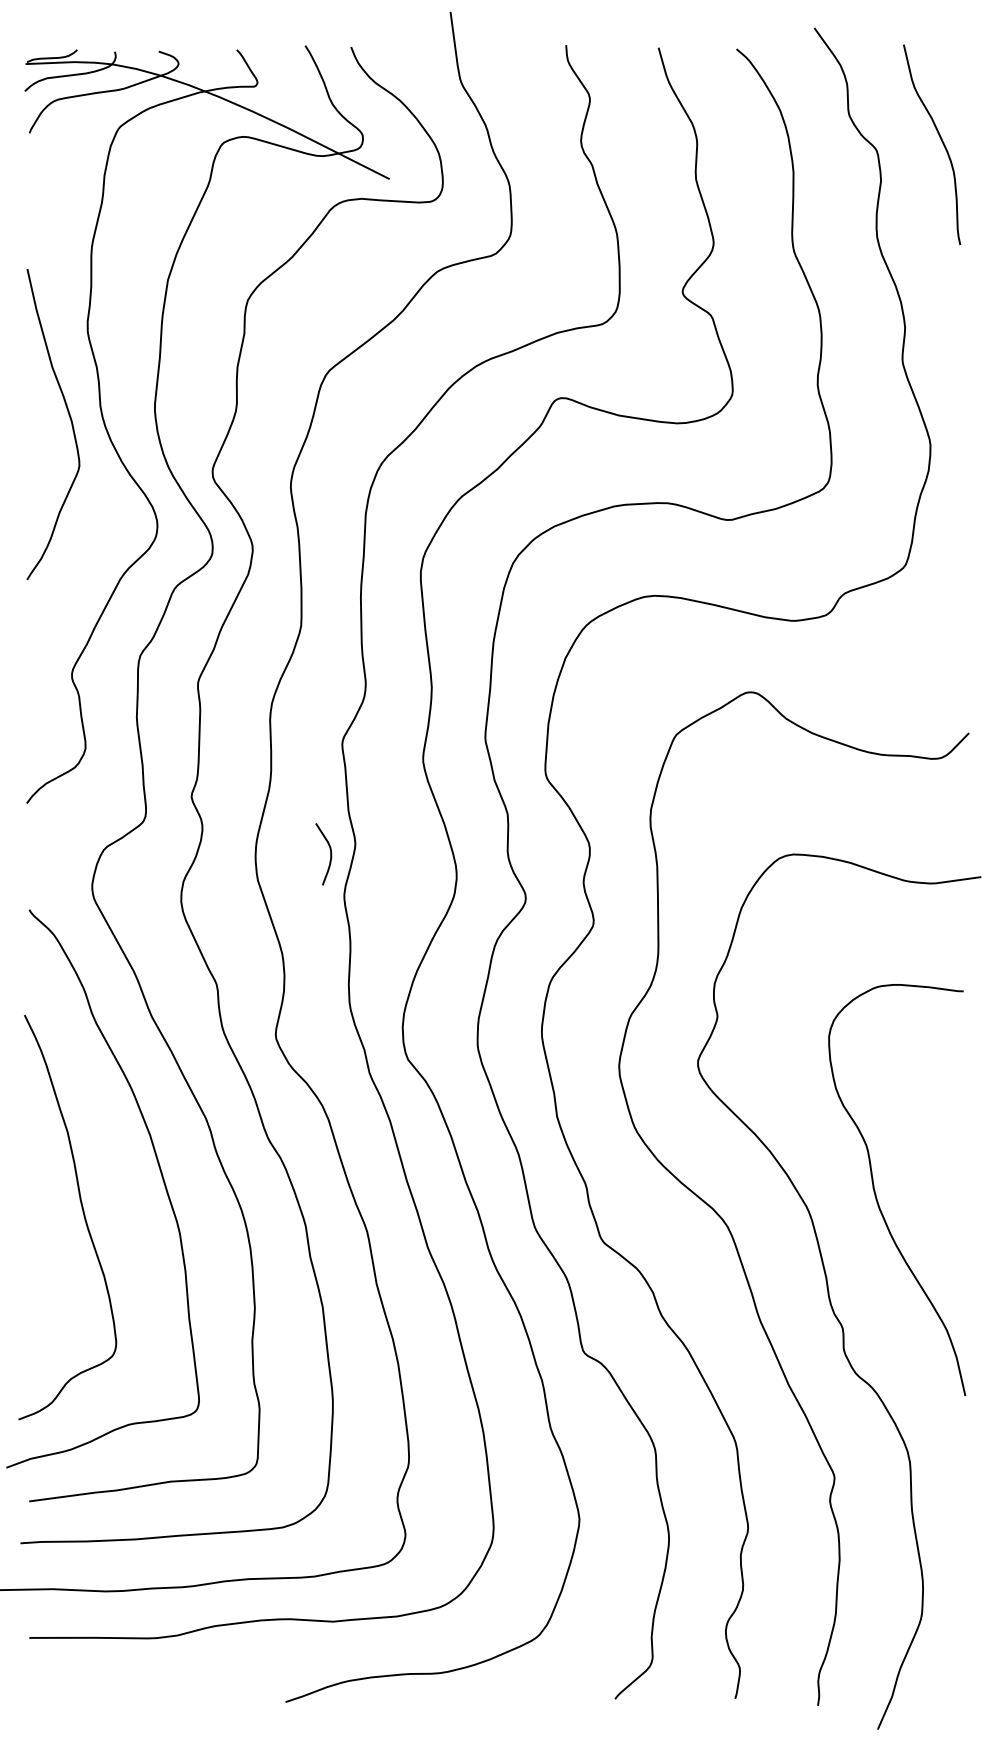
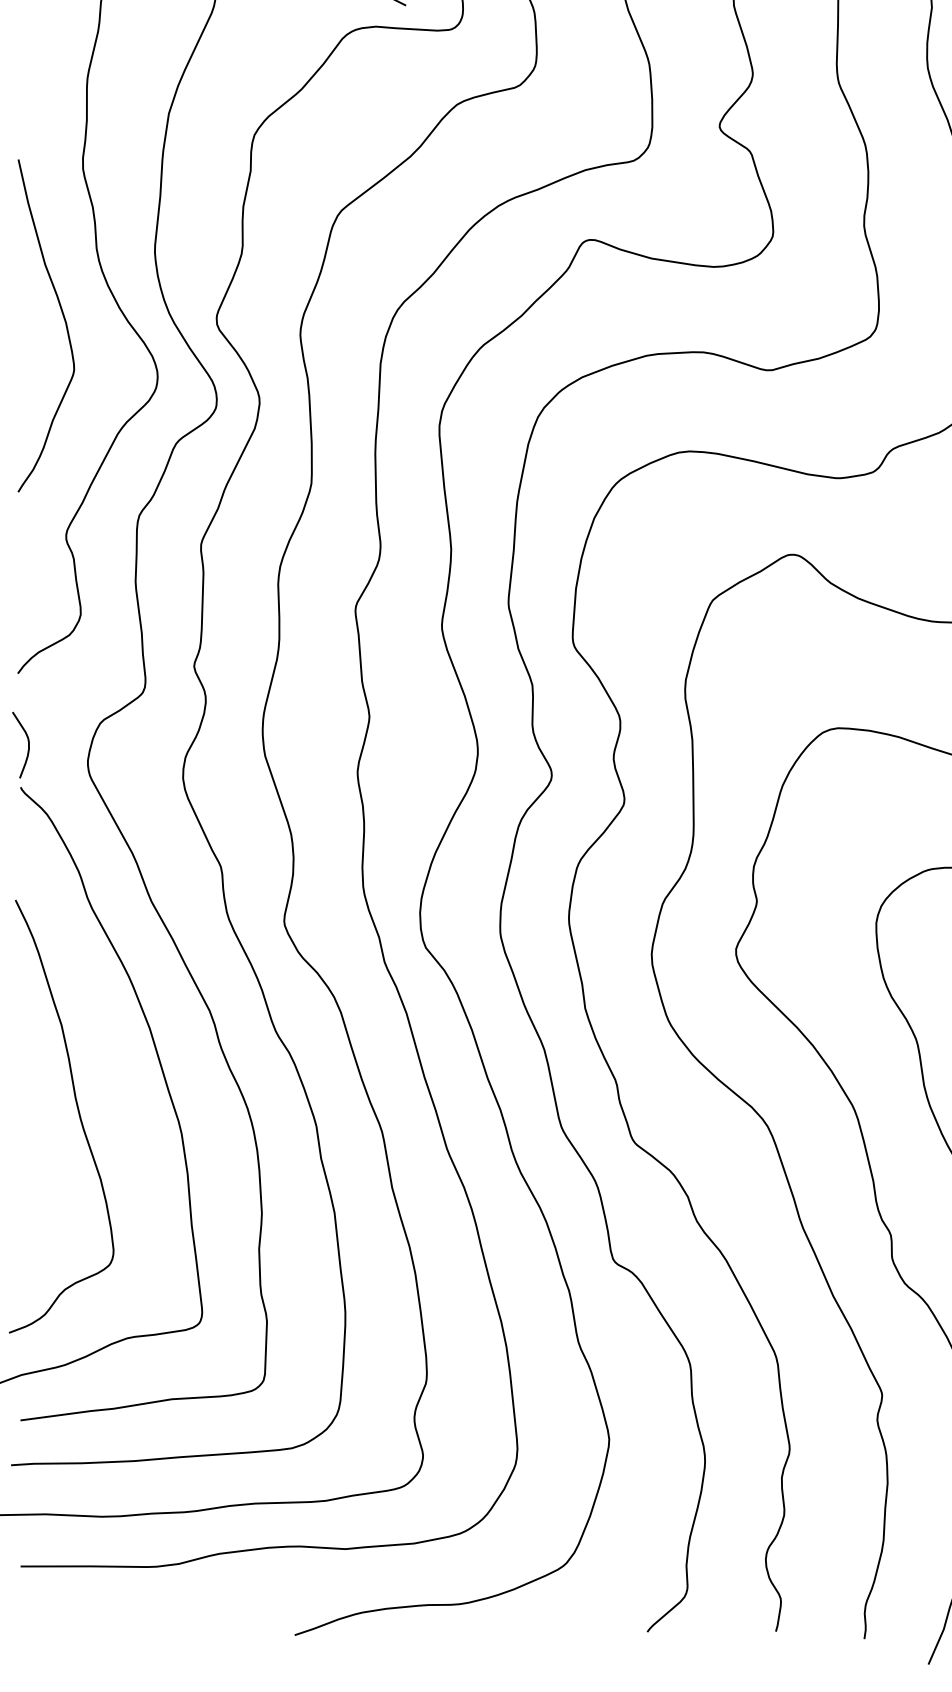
curve: (69, 418) -> (63, 319), moved
curve: (330, 854) -> (28, 745), moved

